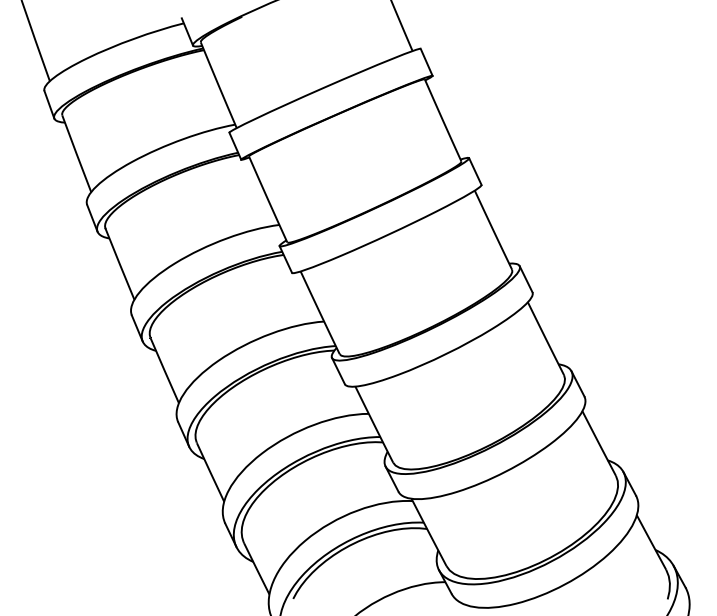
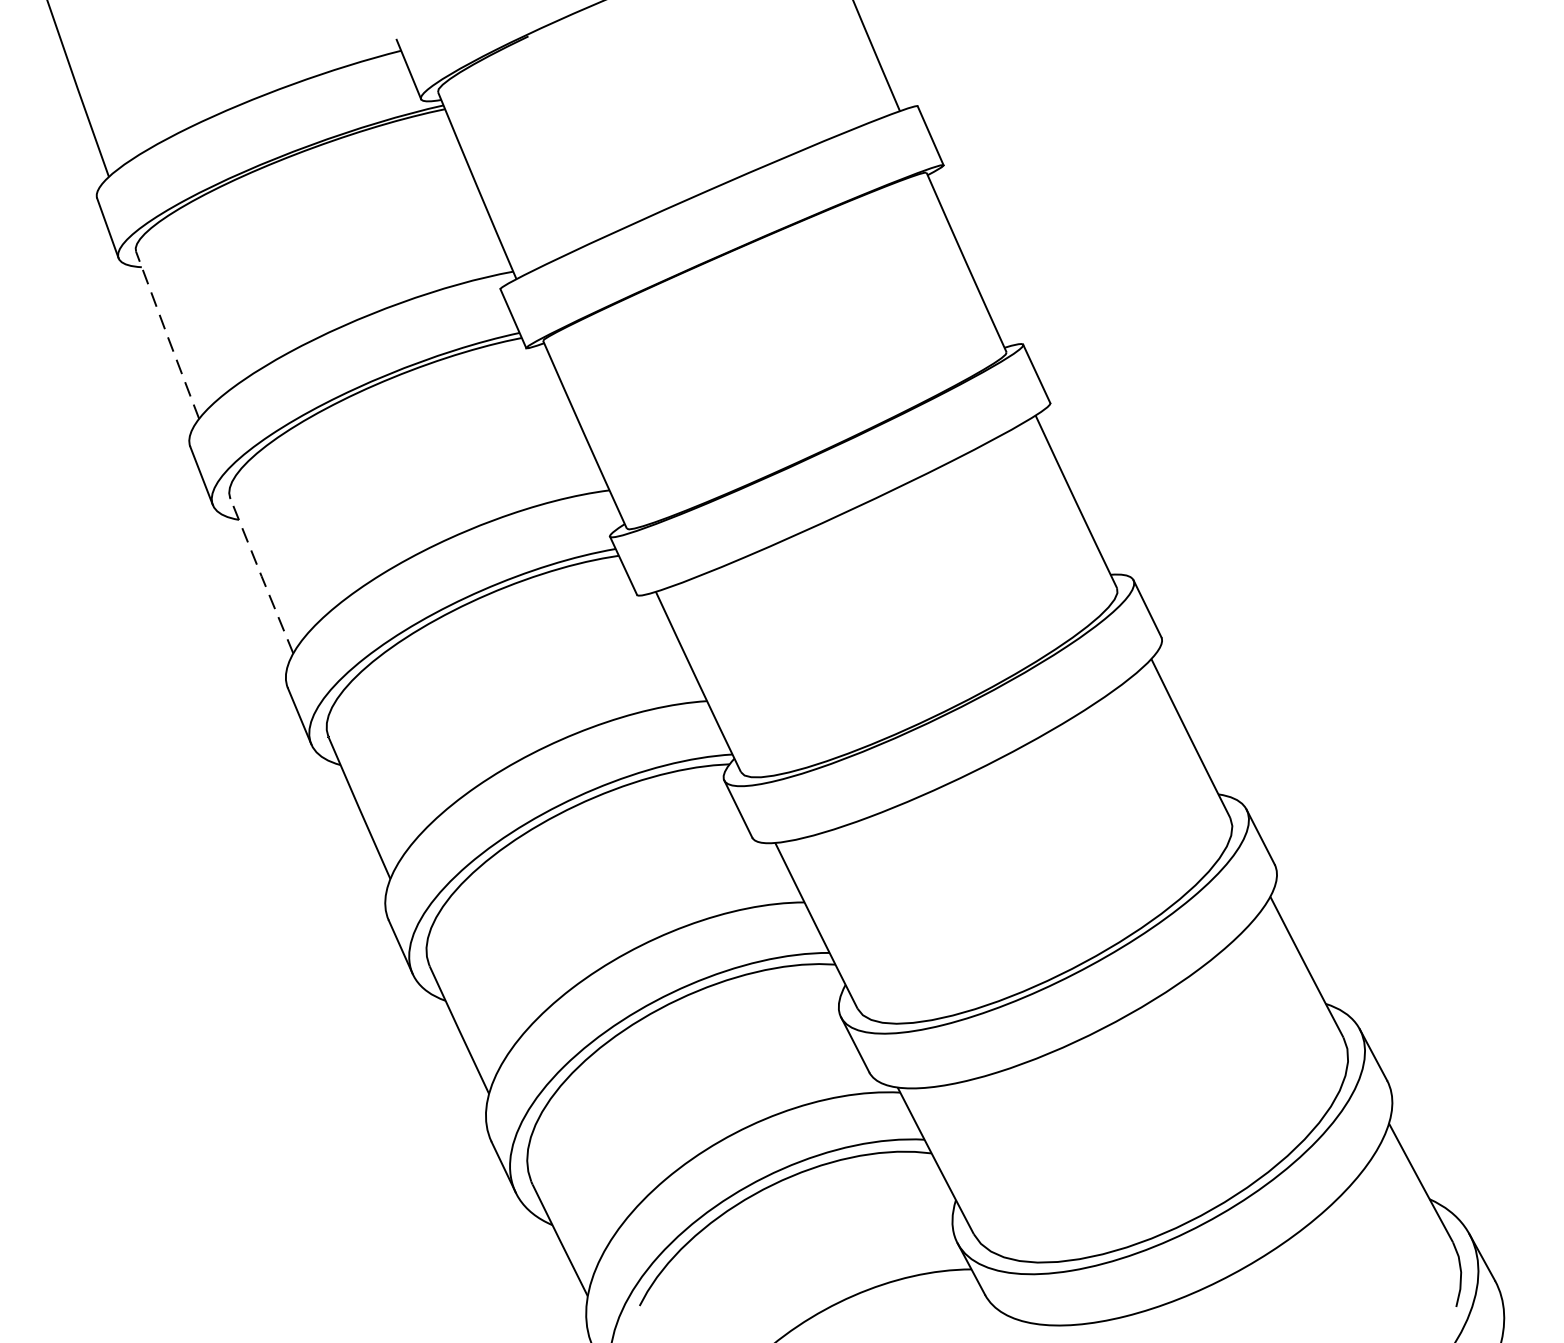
line: (76, 154) -> (167, 336), solid -> dashed
line: (119, 264) -> (260, 576), solid -> dashed

